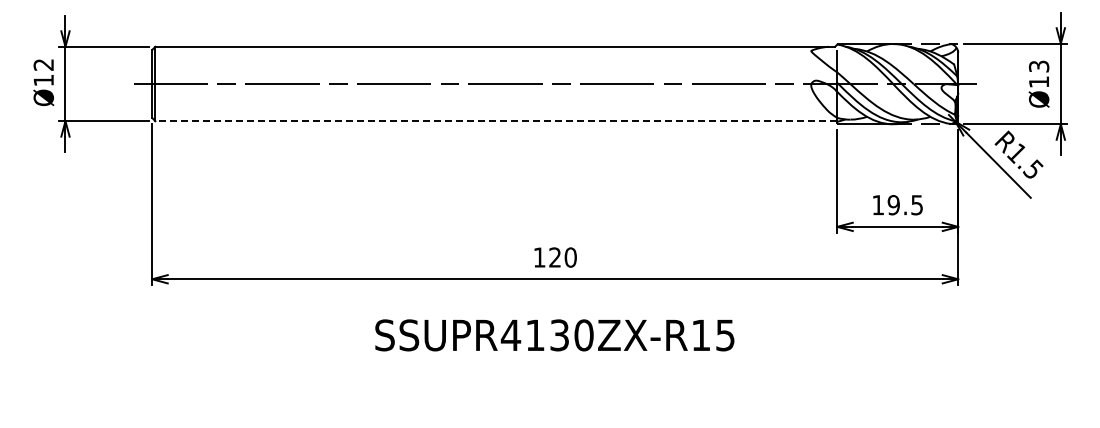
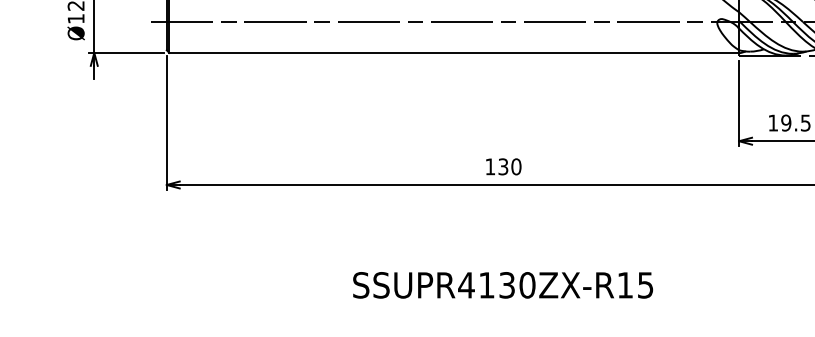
line: (496, 121) -> (454, 53), dashed -> solid
text: (554, 257) -> (502, 166), 120 -> 130
text: (554, 335) -> (502, 285), moved

